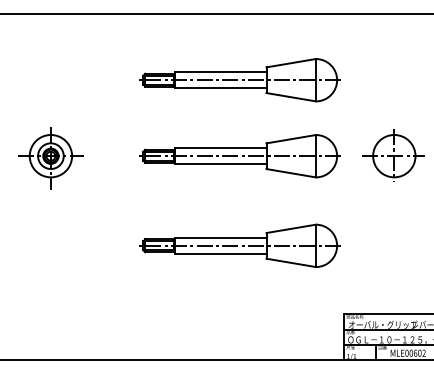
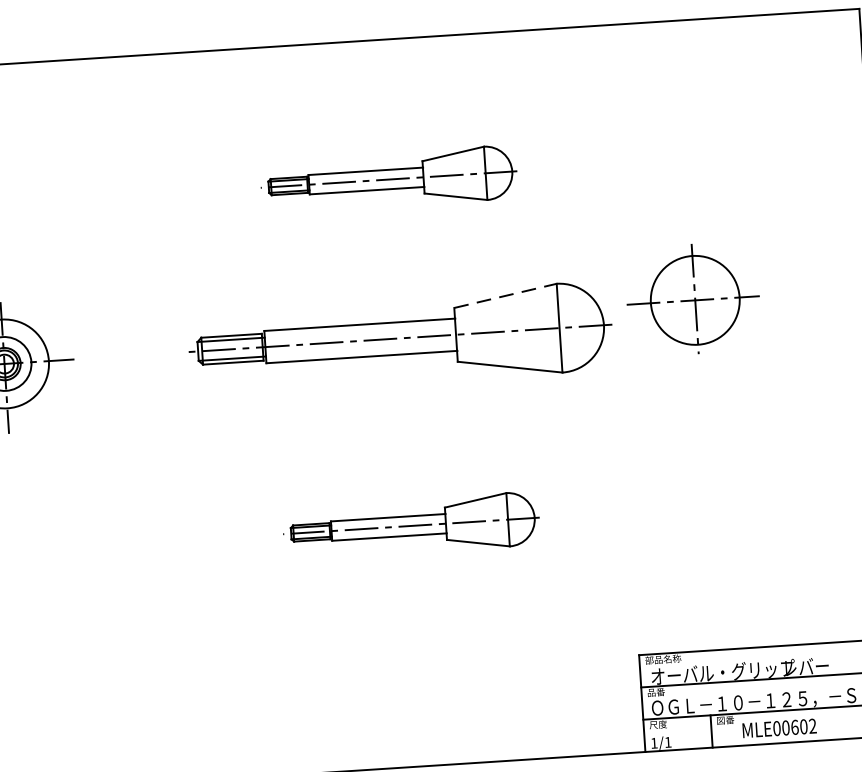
part: (239, 80) -> (389, 179), size x0.6
line: (291, 139) -> (506, 296), solid -> dashed
part: (393, 155) -> (693, 299), moved
part: (239, 245) -> (411, 525), size x0.6

